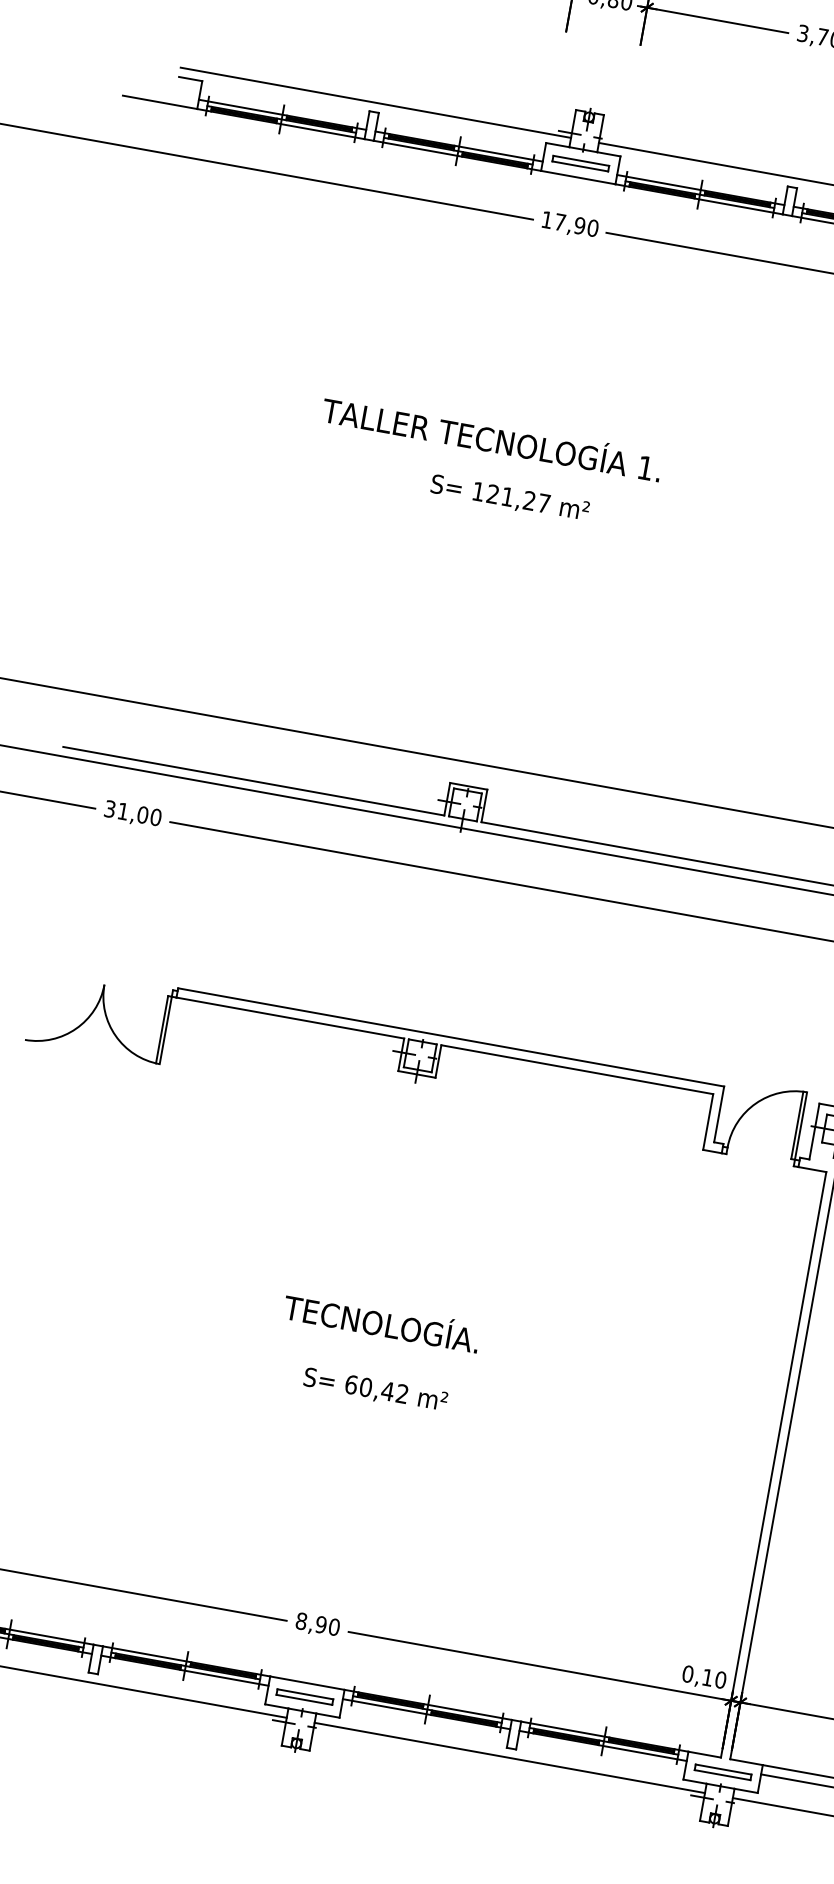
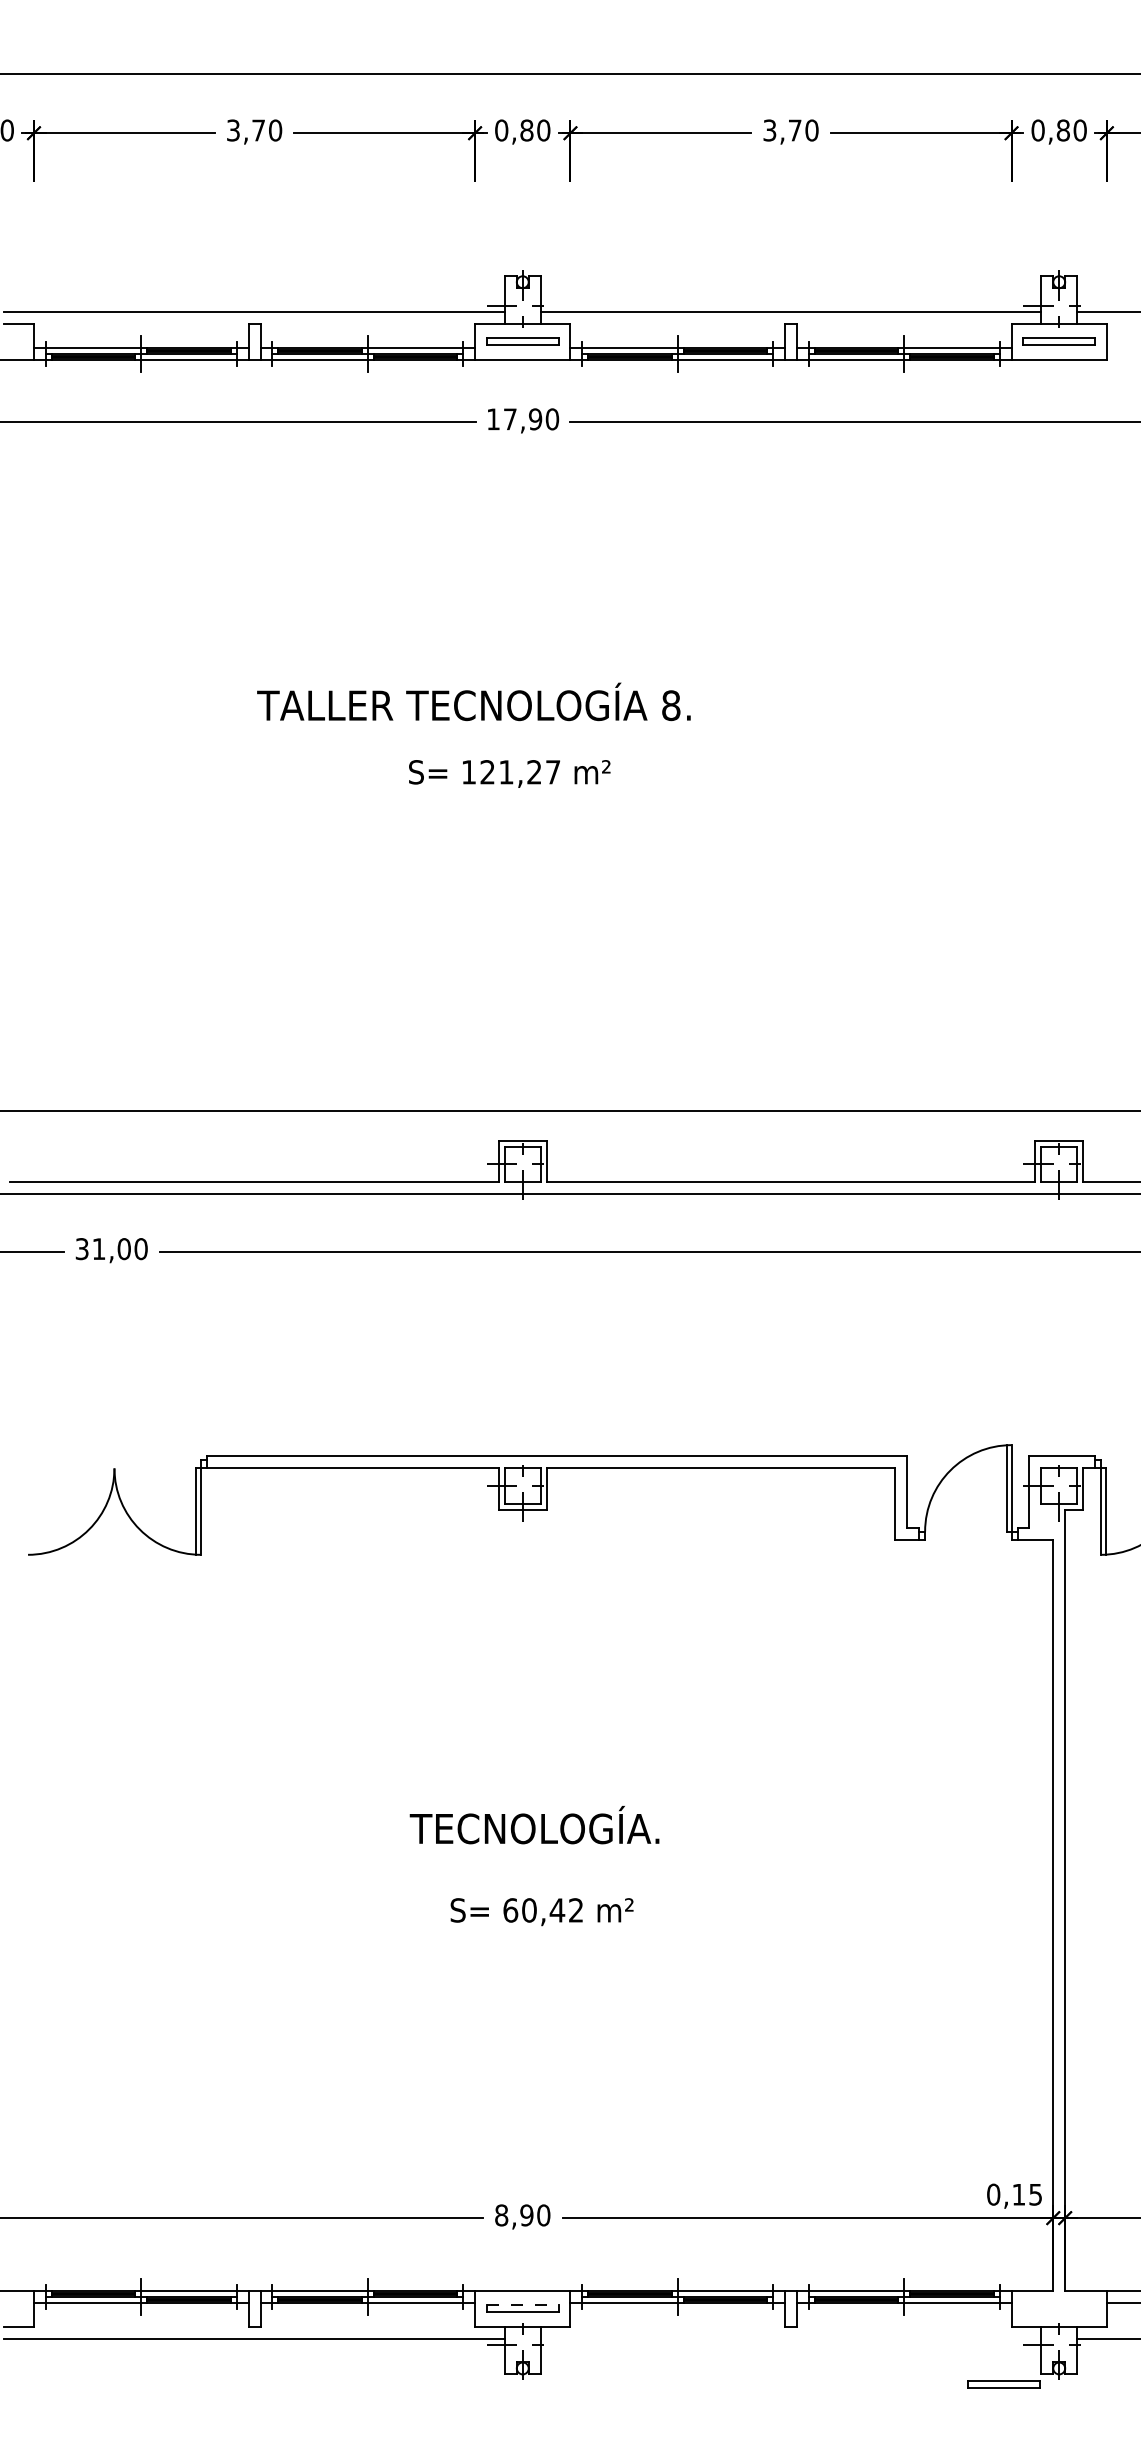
text: (645, 468) -> (671, 705), 1. -> 8.
text: (720, 1679) -> (1035, 2194), 0,10 -> 0,15
line: (305, 1694) -> (522, 2305), solid -> dashed
line: (509, 1757) -> (790, 2338), removed
part: (722, 1771) -> (1003, 2384), moved

